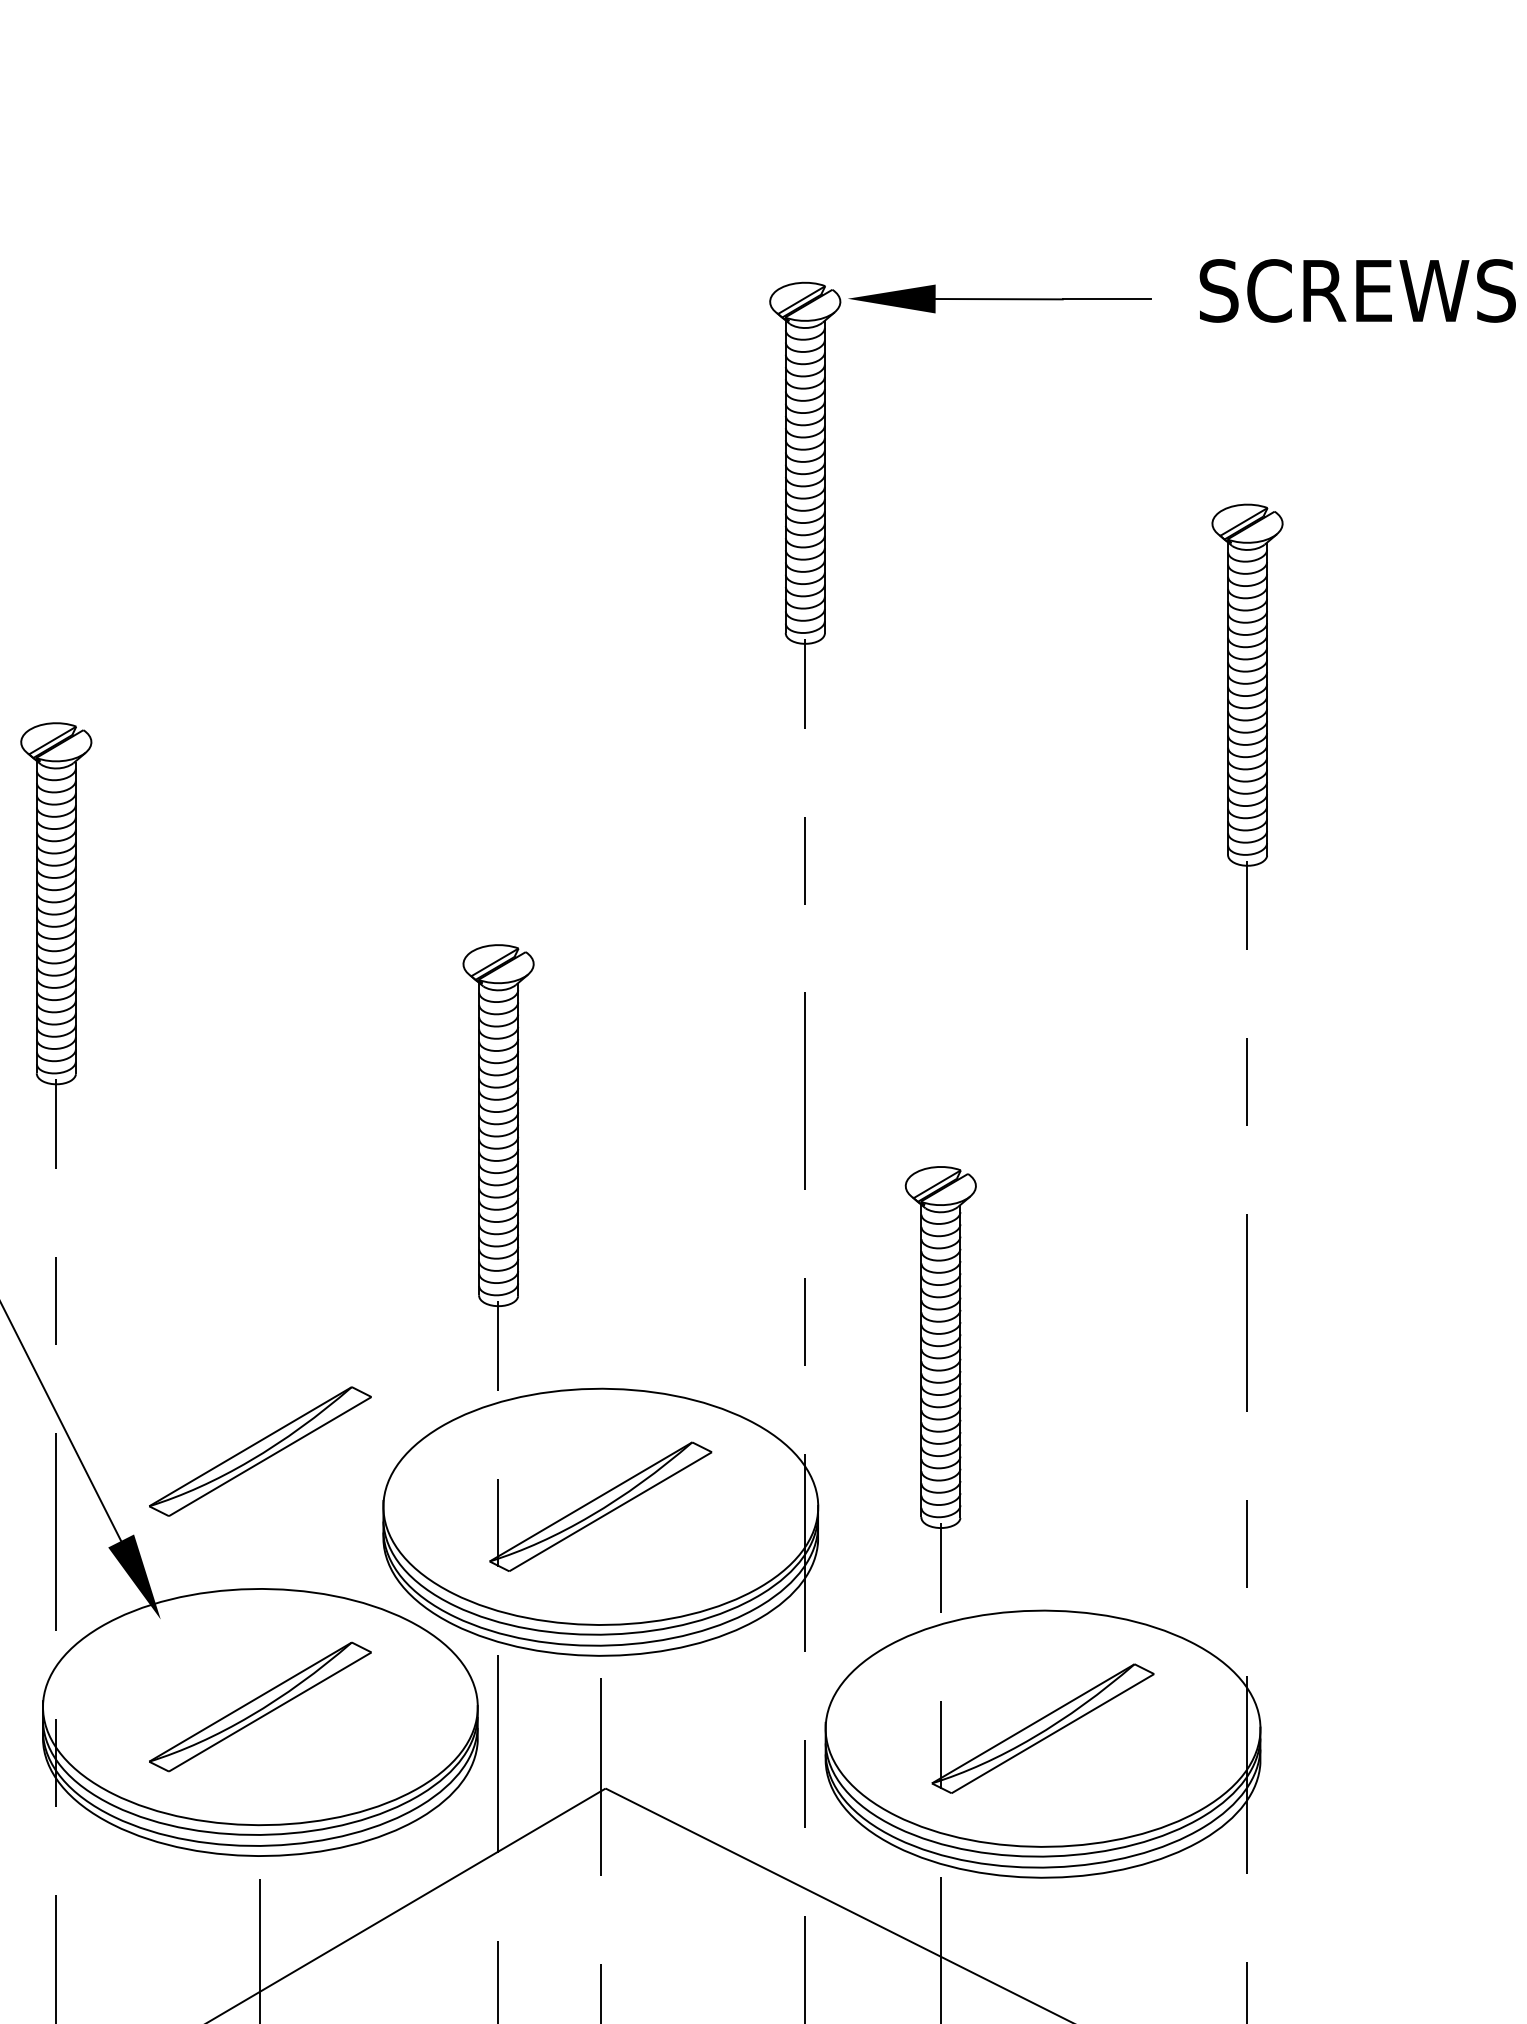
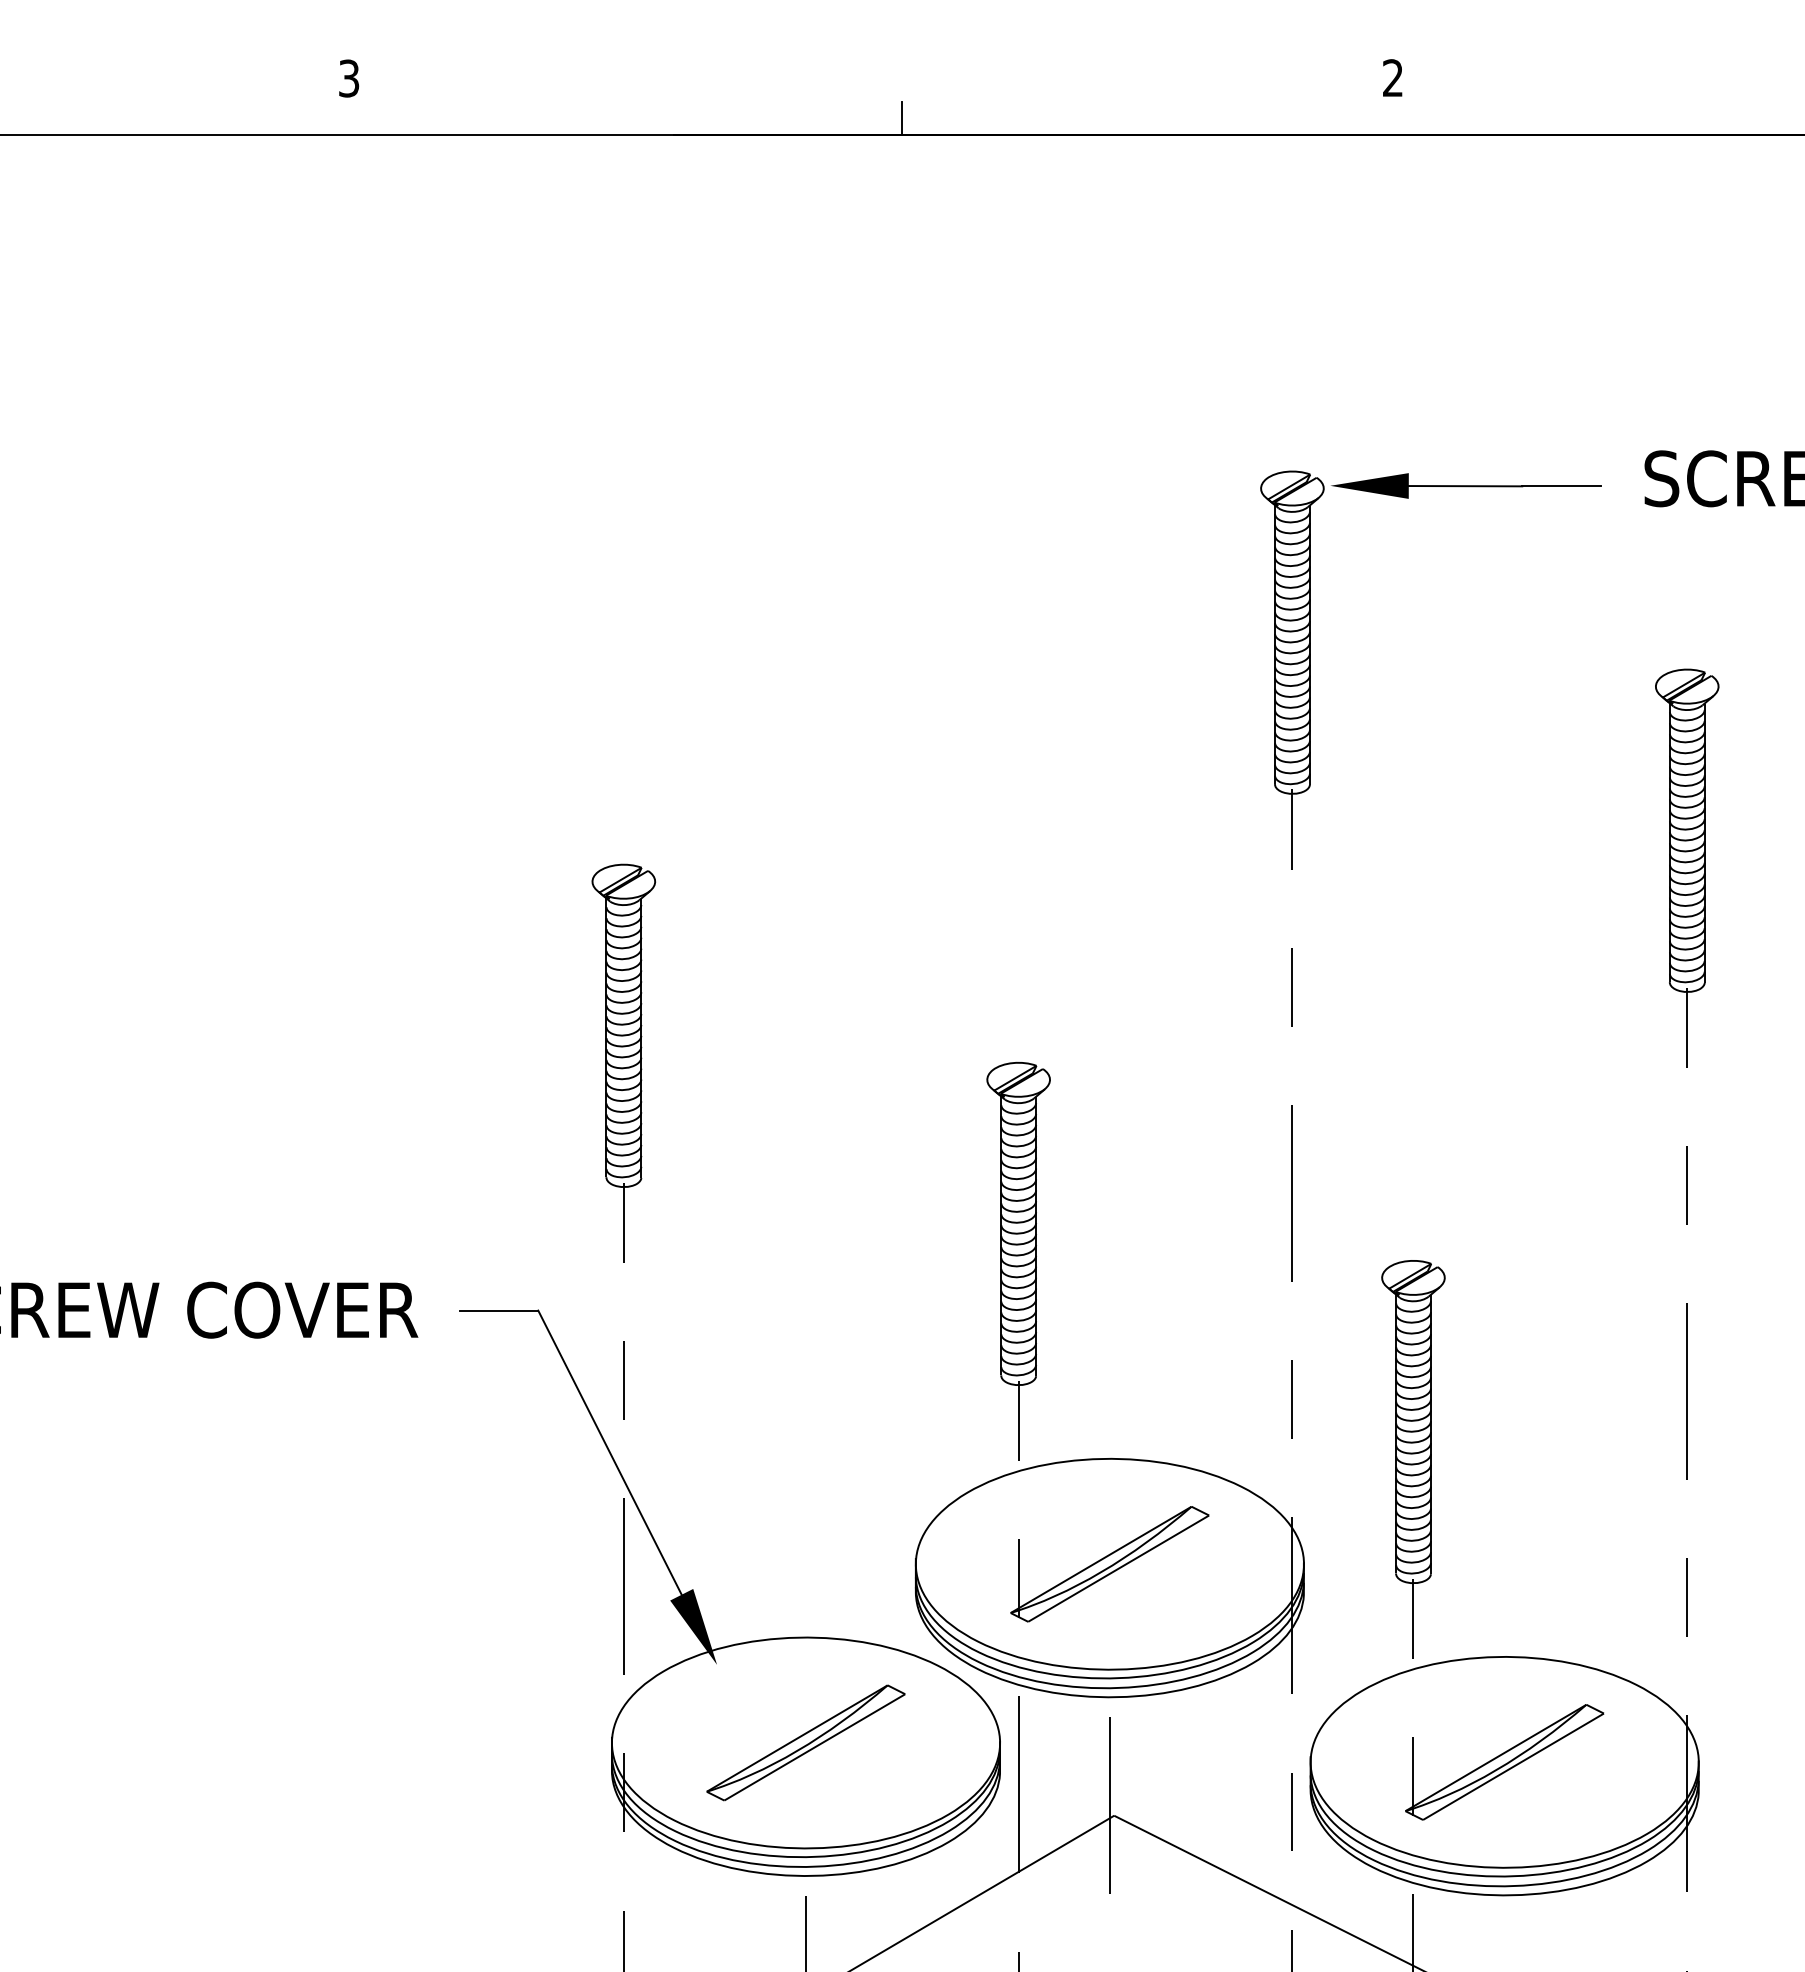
part: (259, 1451) -> (805, 1514), removed

